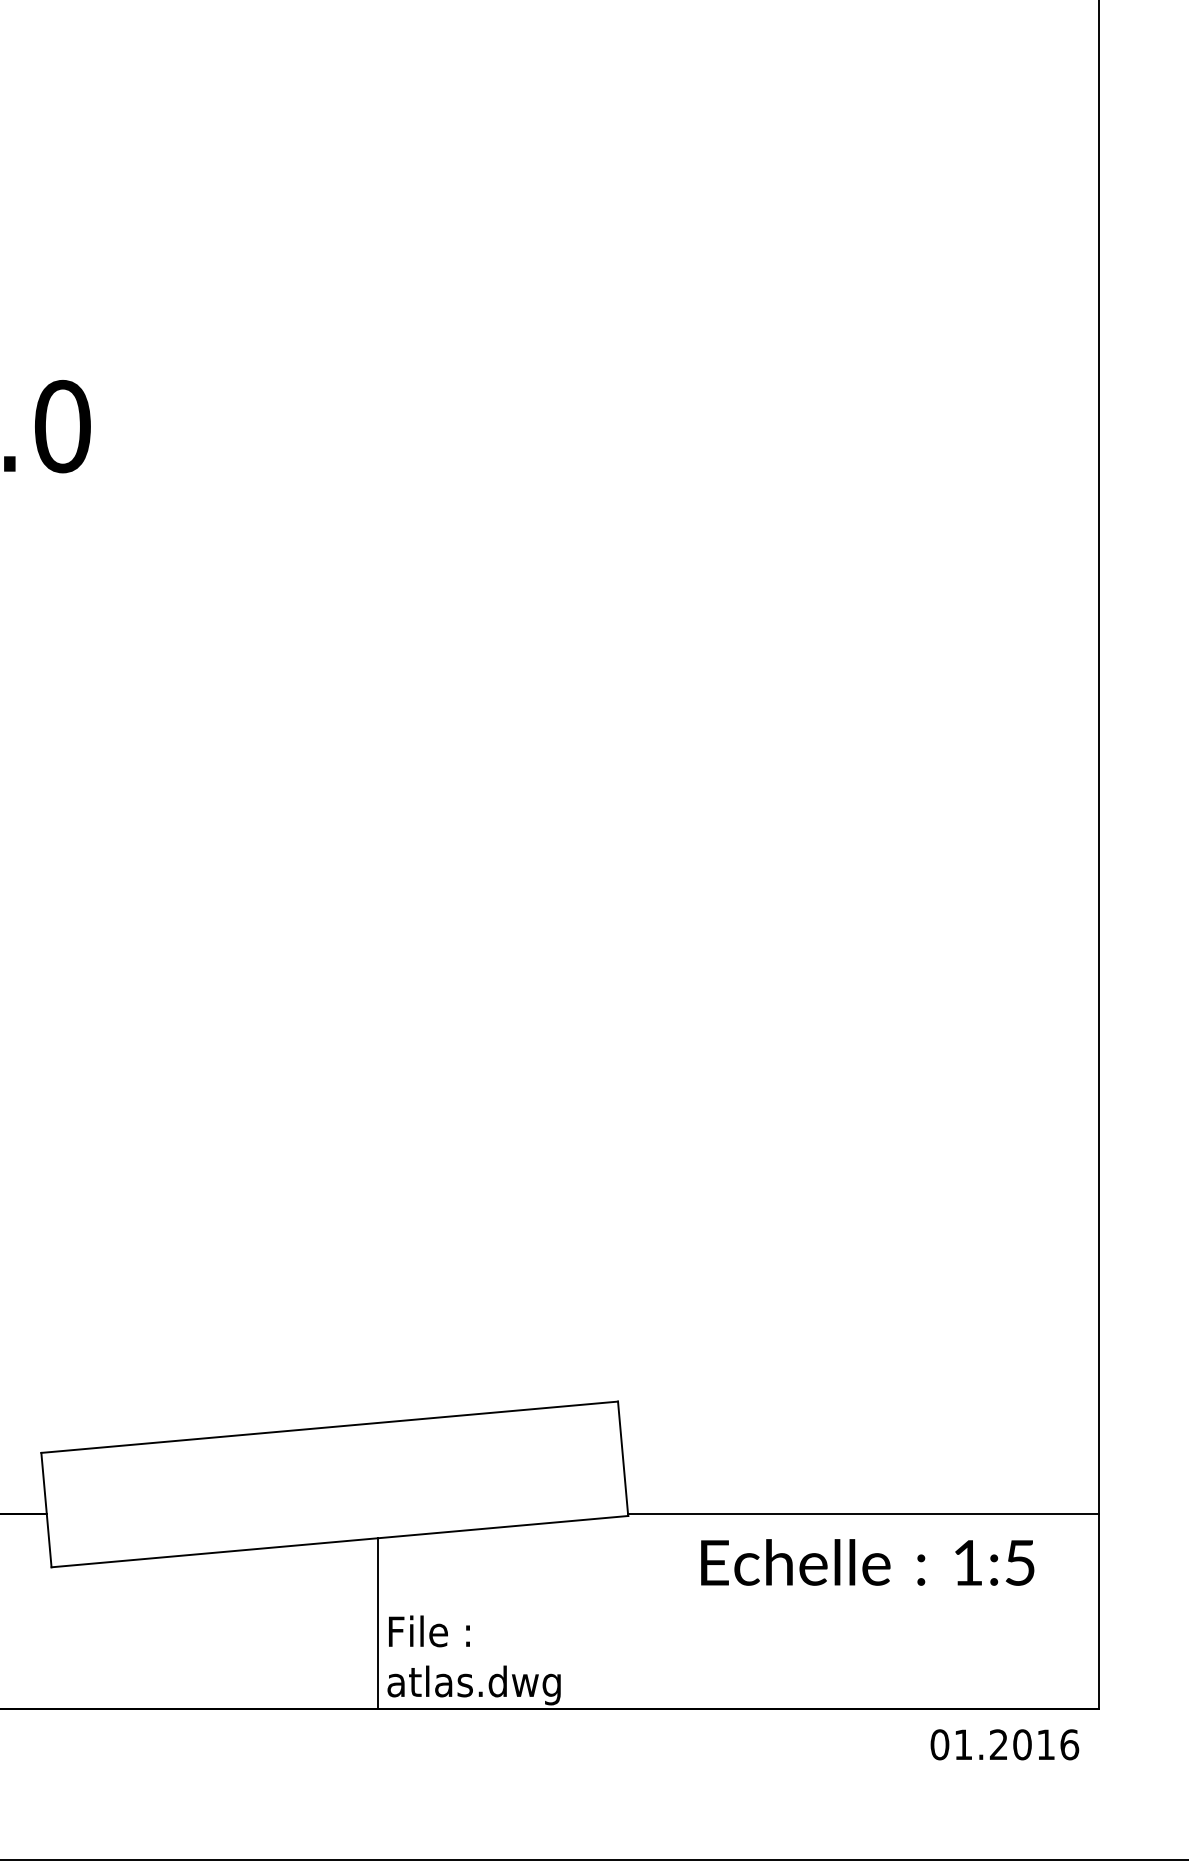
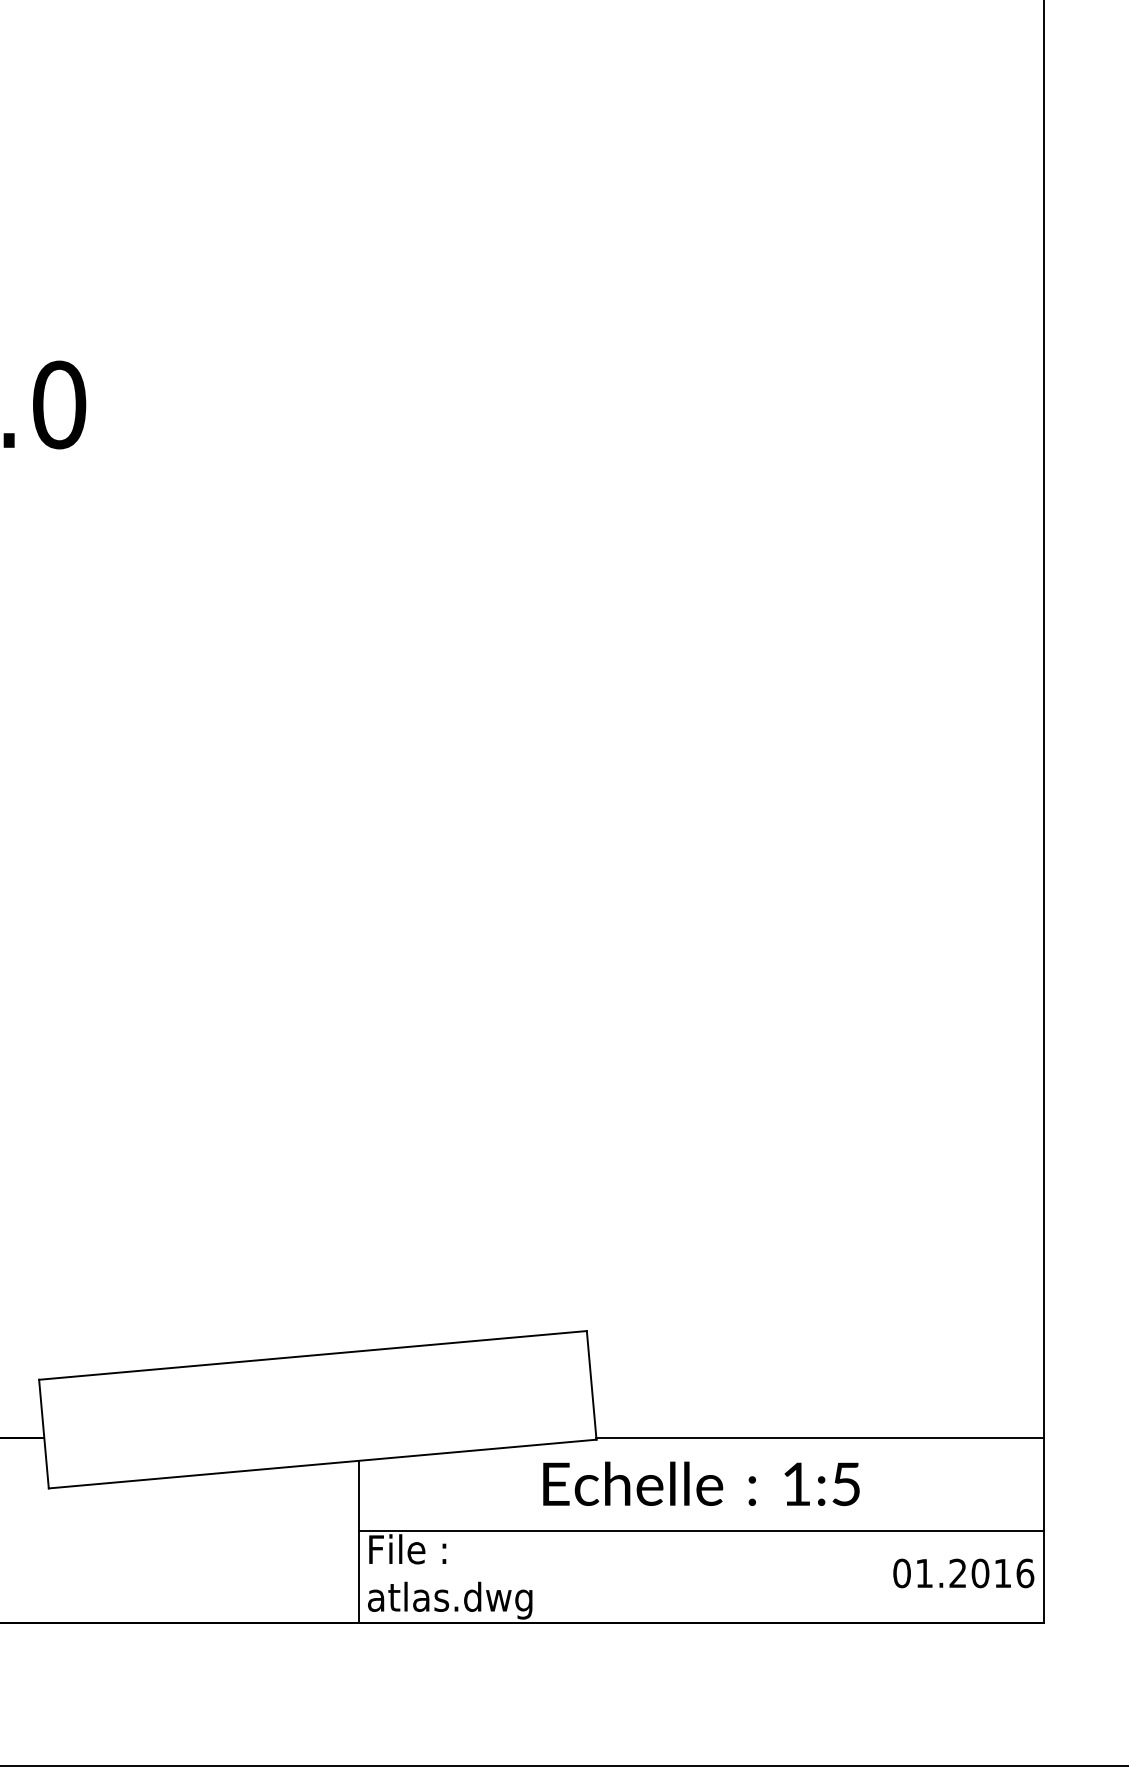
text: (867, 1562) -> (701, 1483), moved
line: (738, 1611) -> (701, 1530), added
text: (1004, 1744) -> (963, 1573), moved

